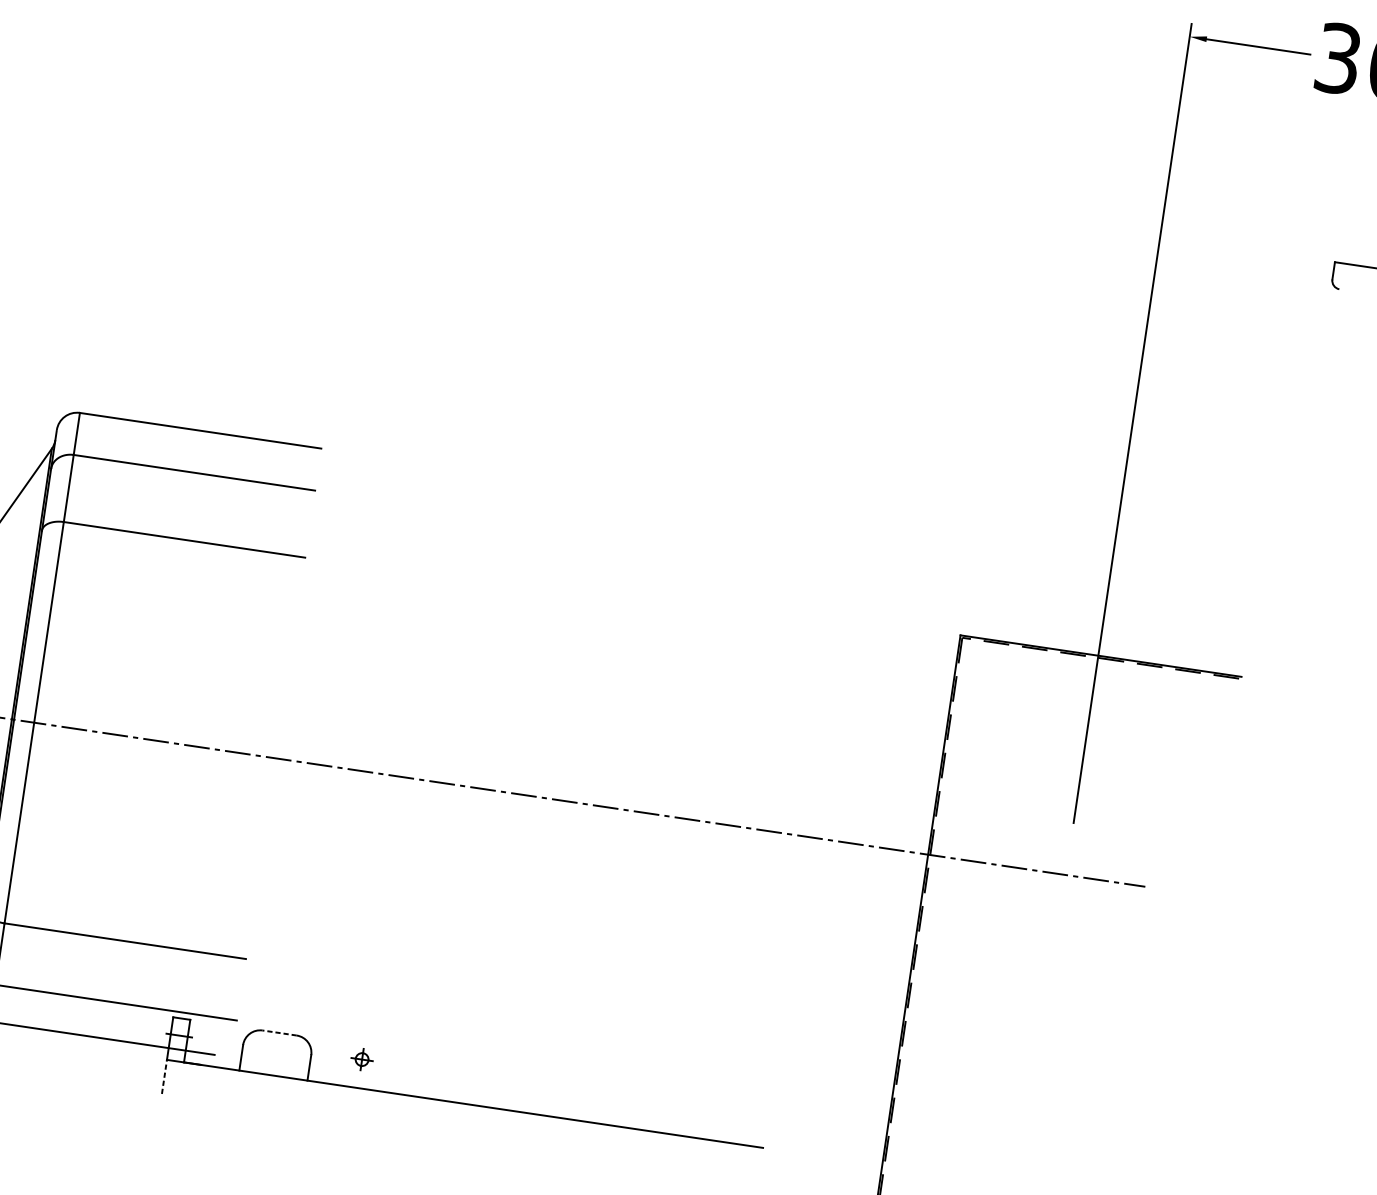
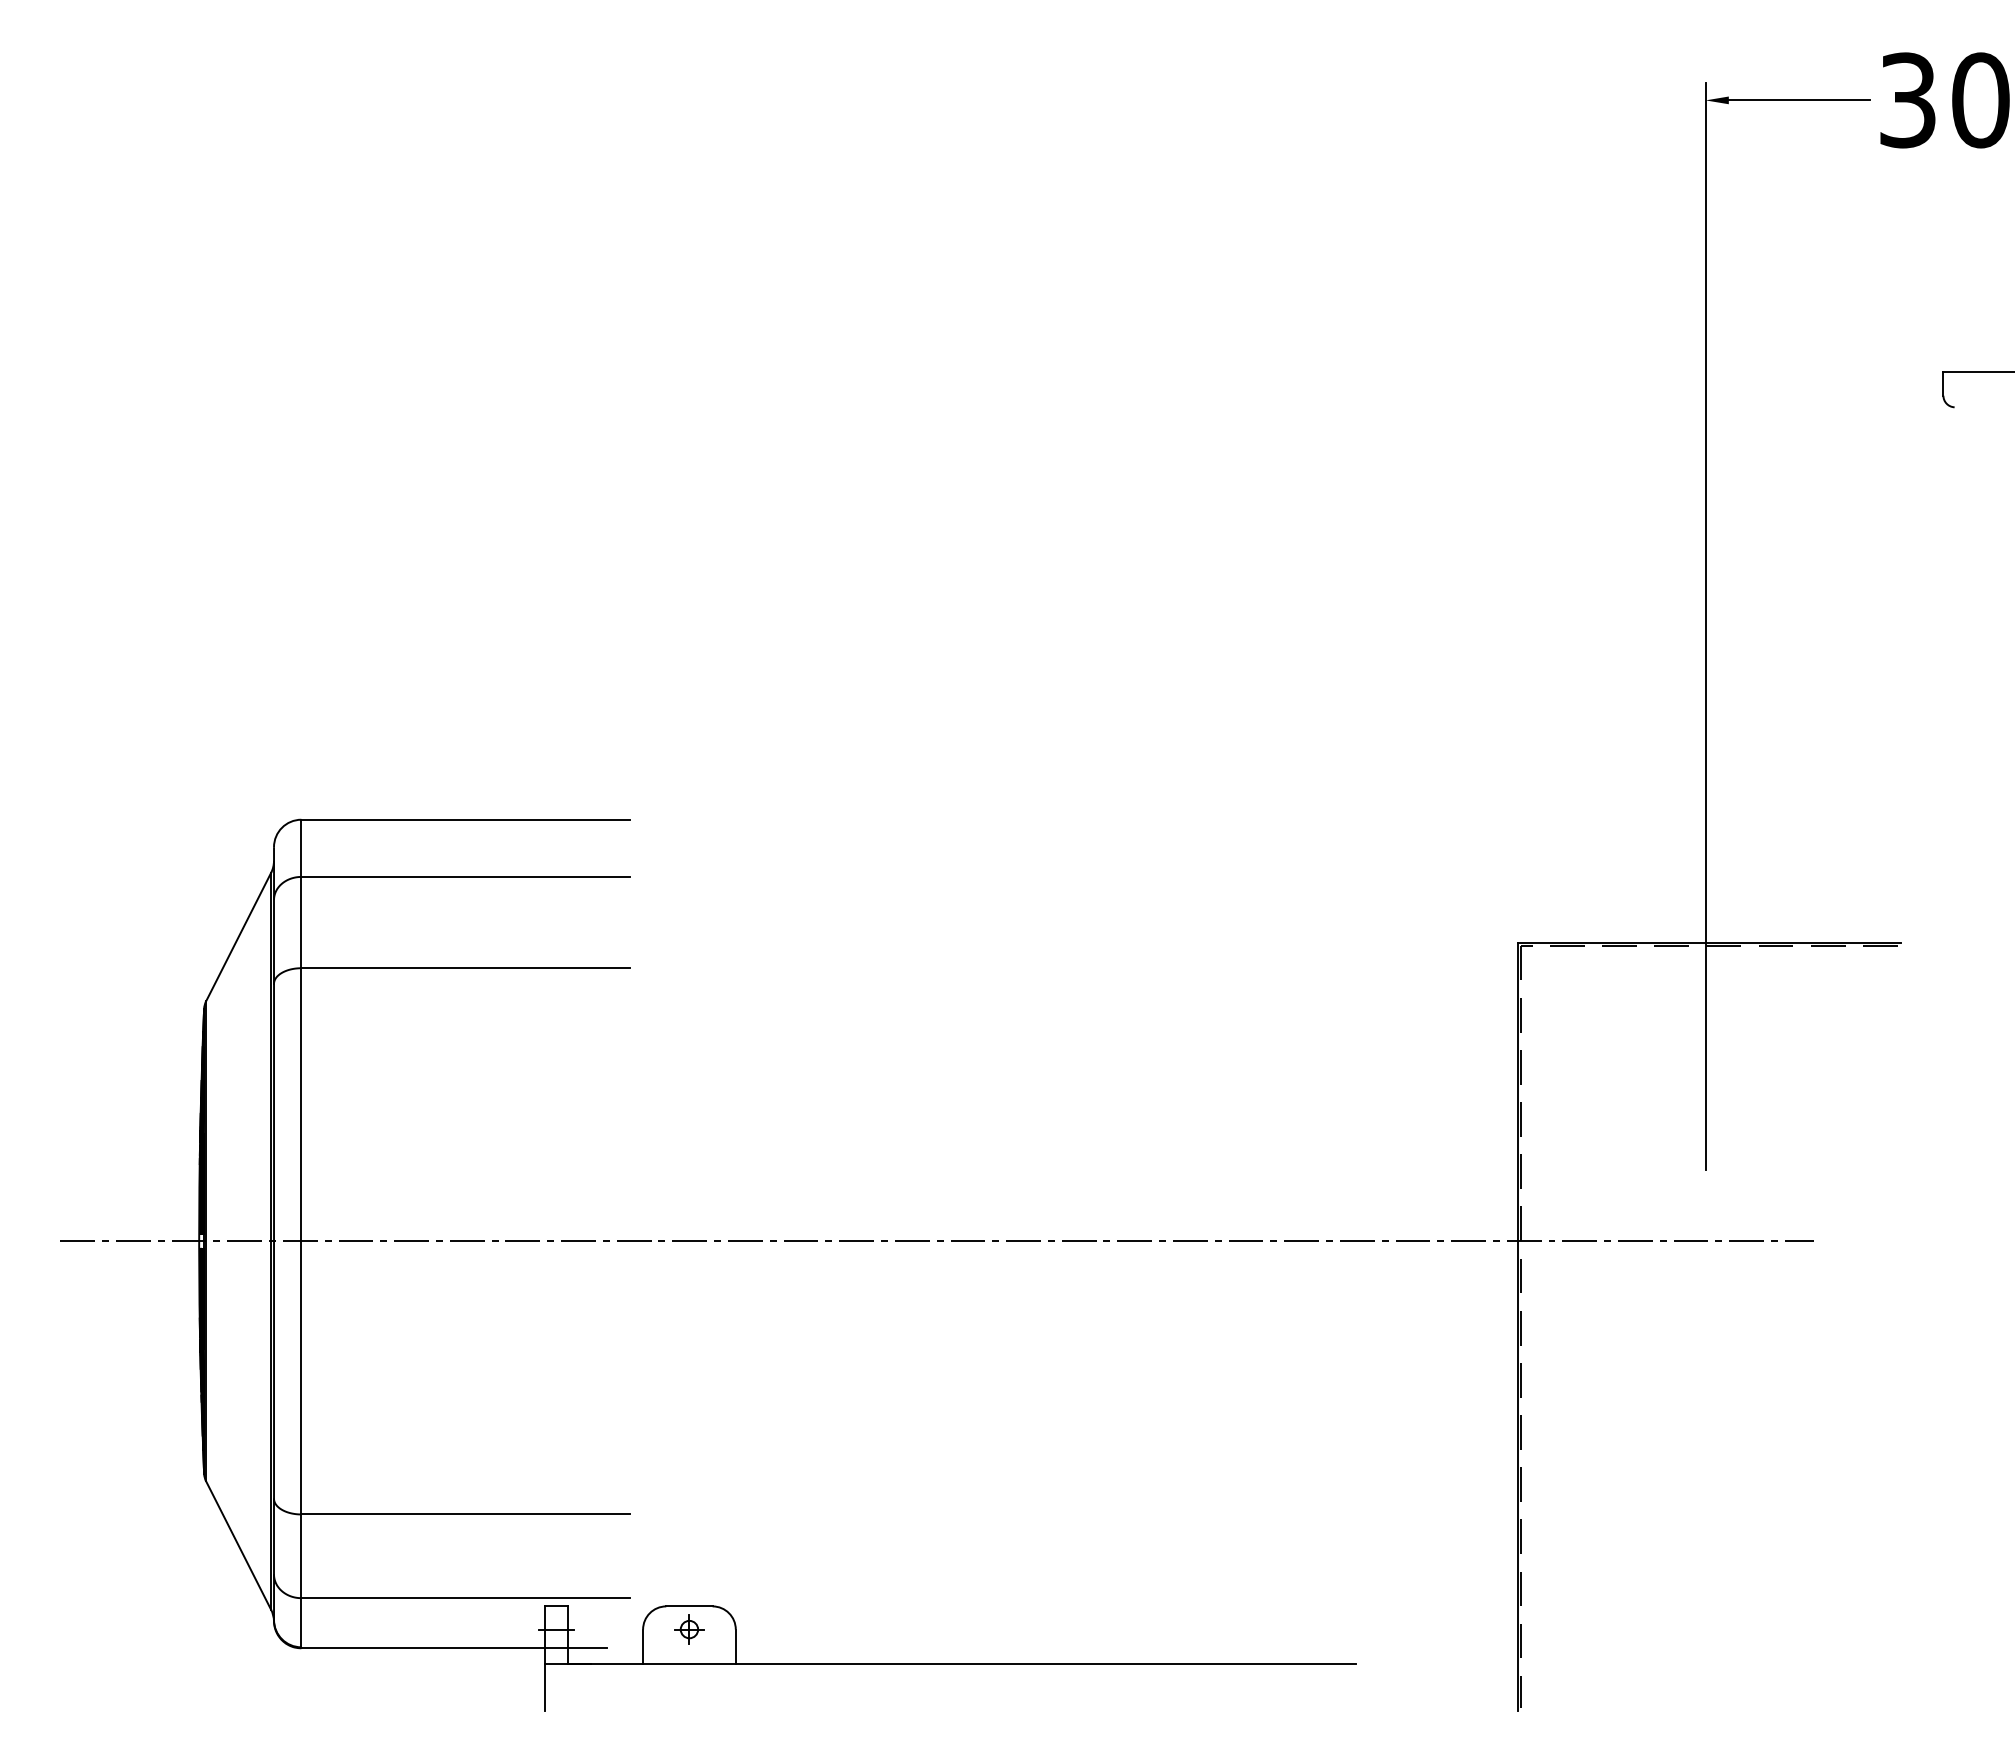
line: (279, 1032) -> (688, 1606), dashed -> solid
part: (362, 1059) -> (689, 1629), moved
line: (164, 1076) -> (544, 1687), dashed -> solid

